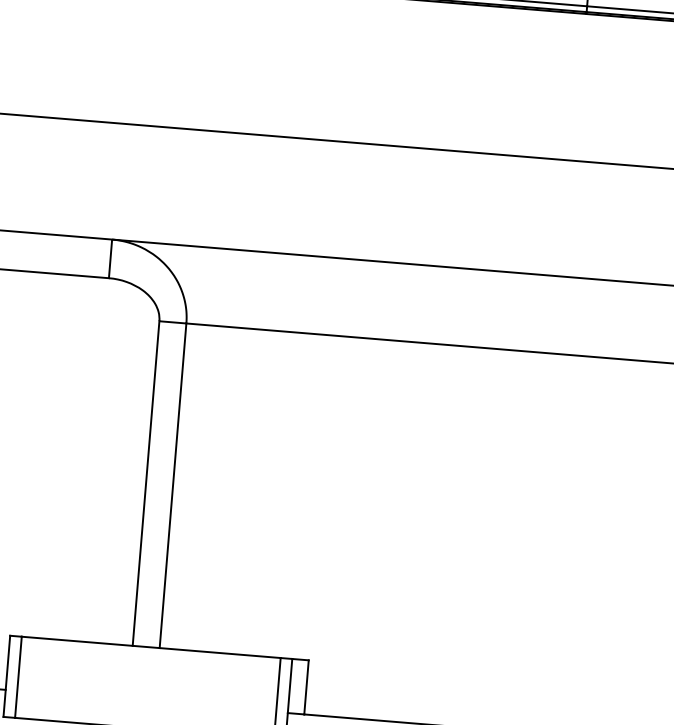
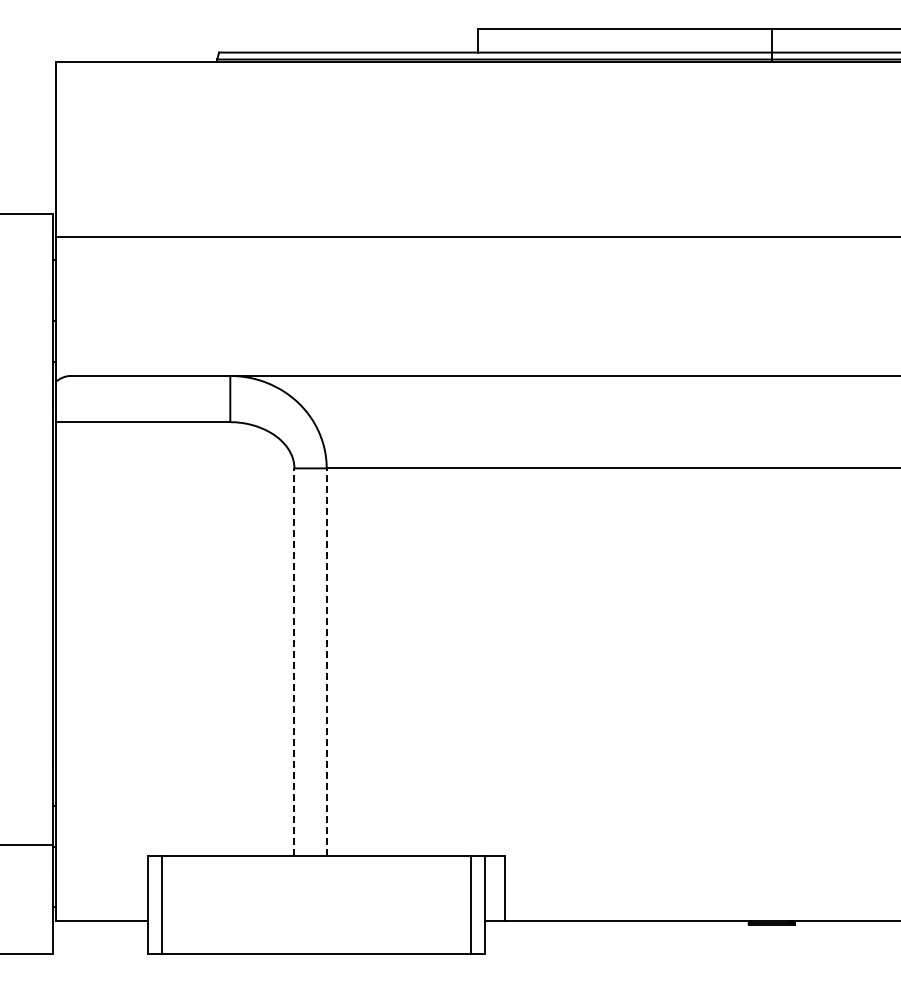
line: (146, 482) -> (294, 661), solid -> dashed
line: (172, 484) -> (326, 661), solid -> dashed

